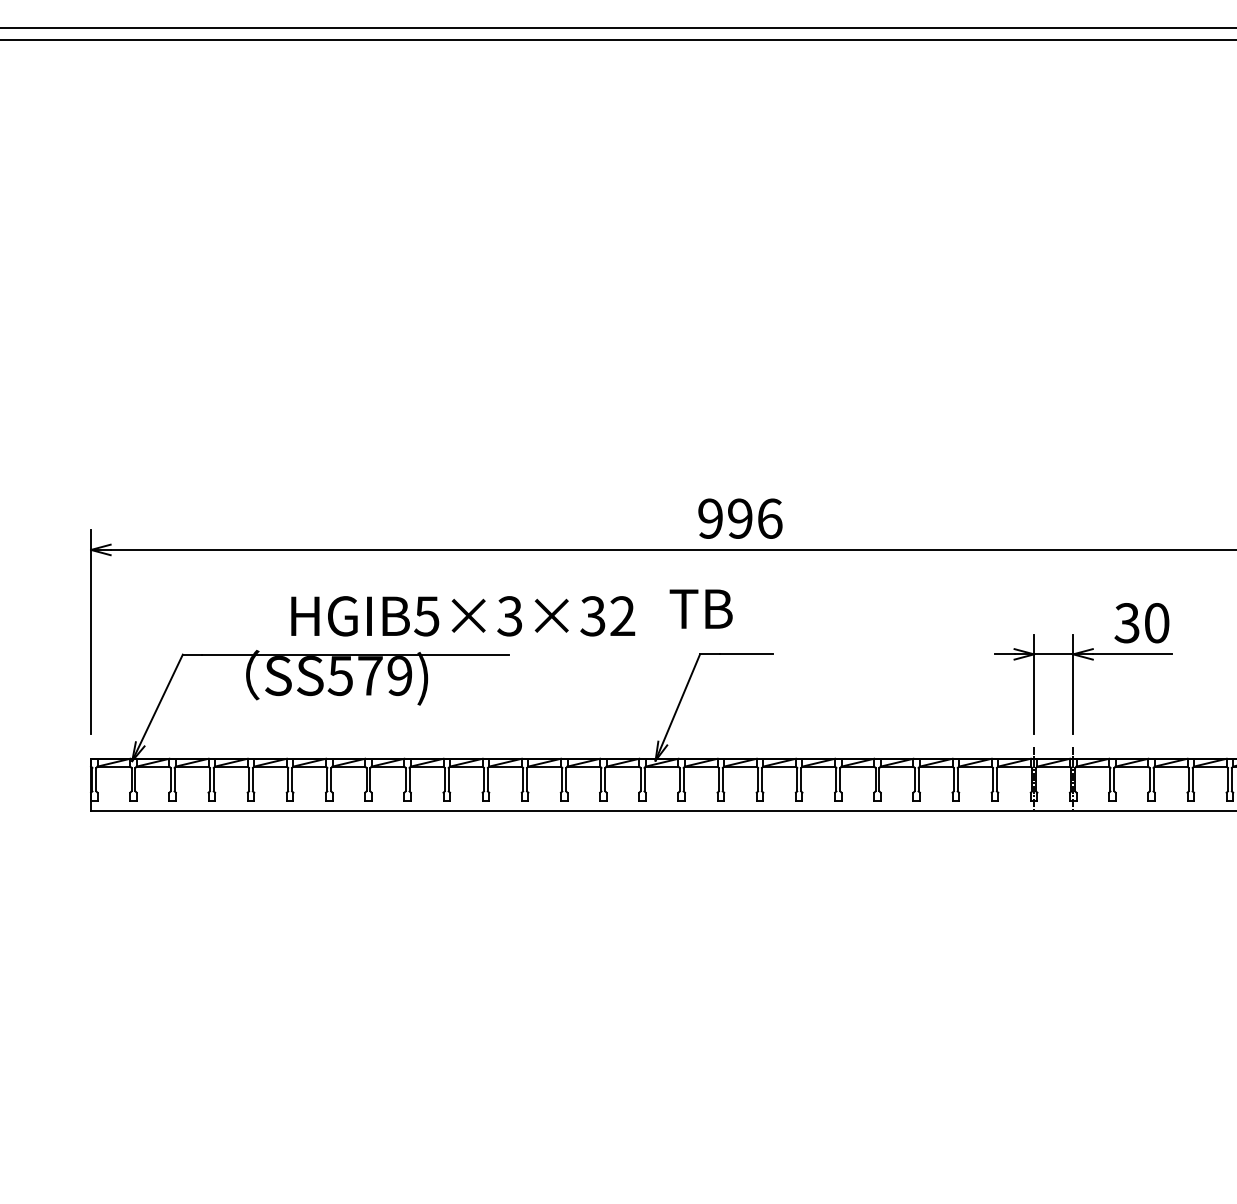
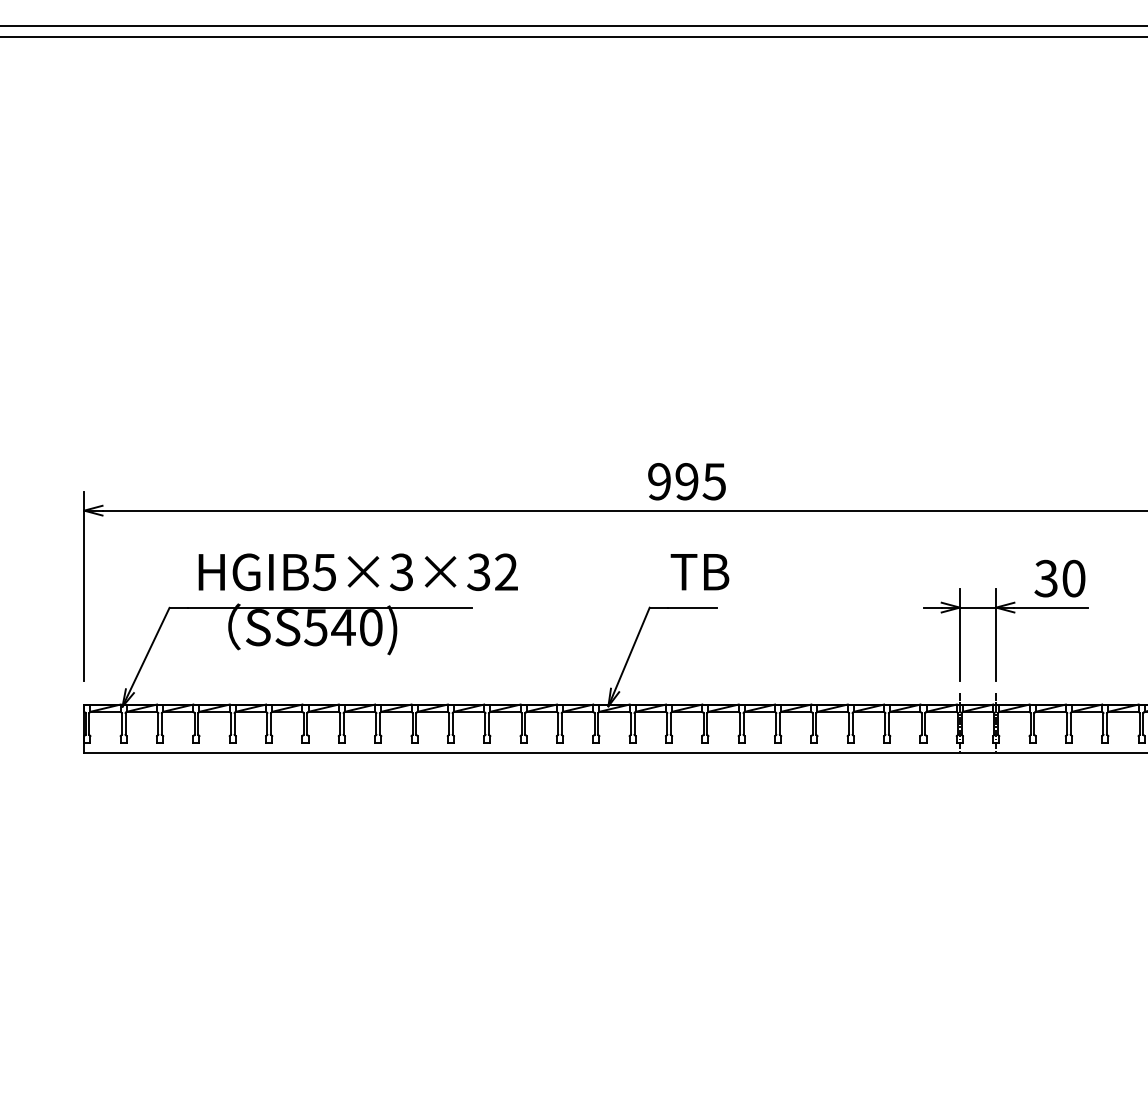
text: (769, 518) -> (714, 481), 996 -> 995
text: (700, 608) -> (699, 571), moved
text: (463, 616) -> (358, 572), moved
text: (384, 676) -> (356, 628), SS579) -> SS540)

